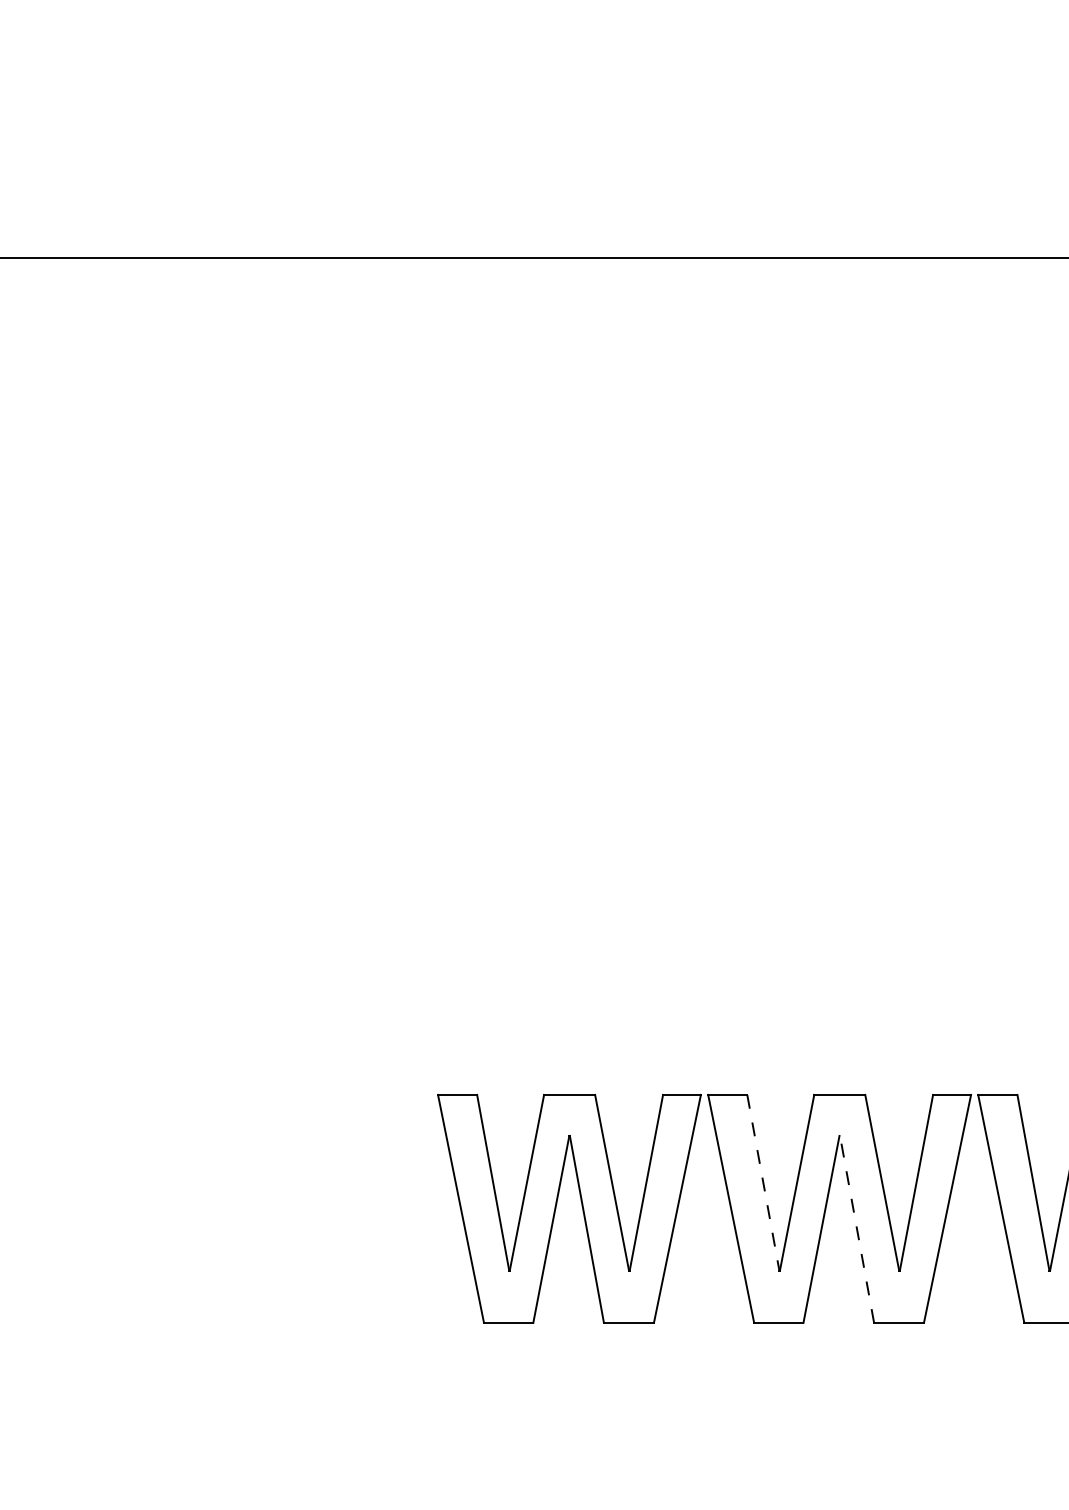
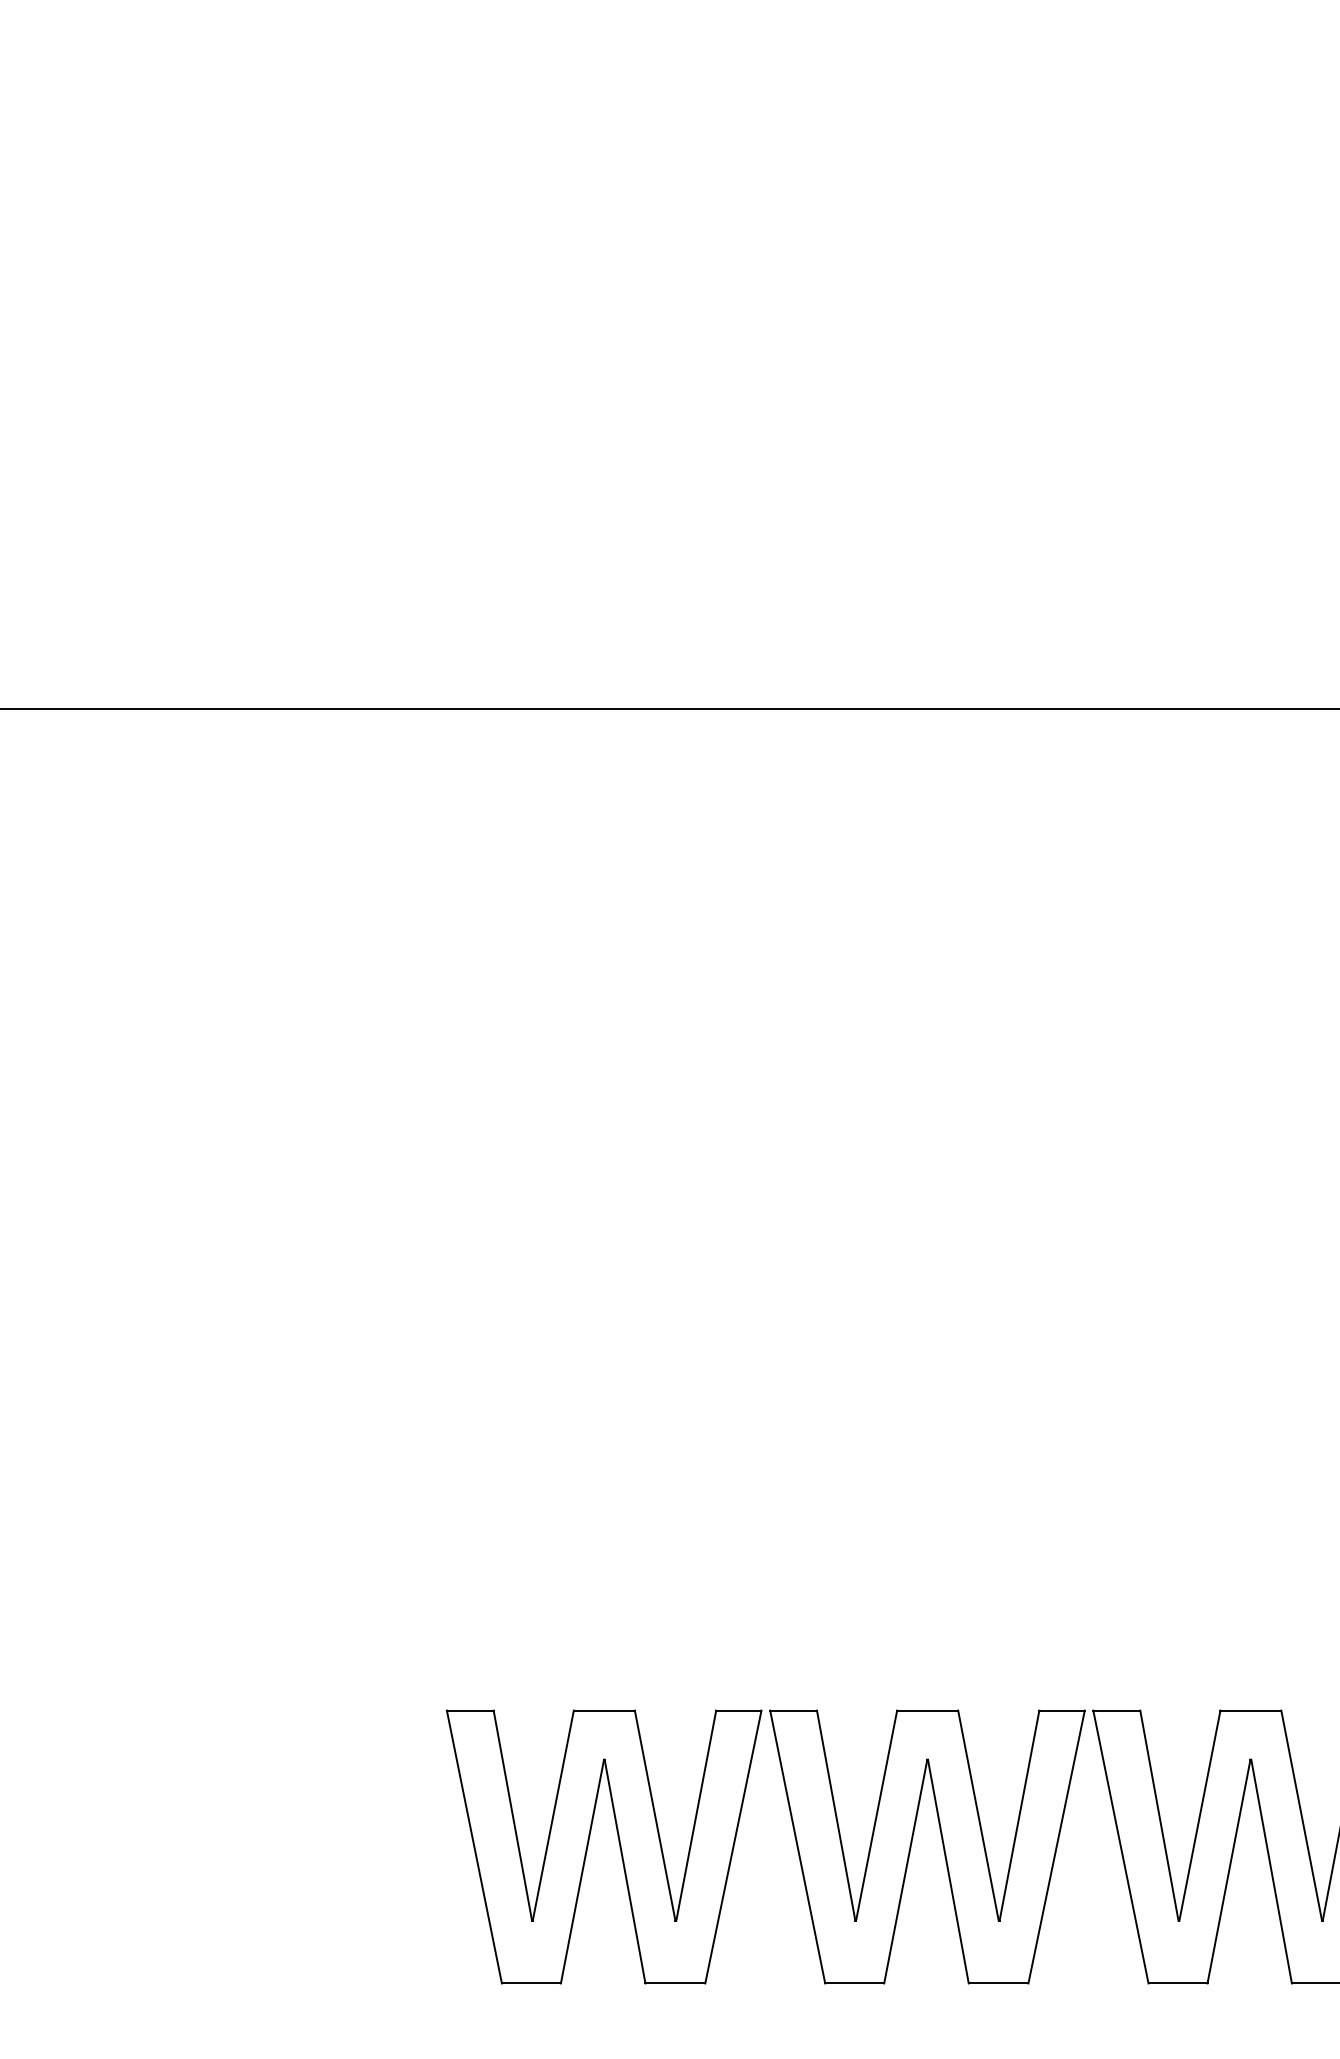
line: (763, 1182) -> (836, 1815), dashed -> solid
line: (857, 1229) -> (948, 1871), dashed -> solid

